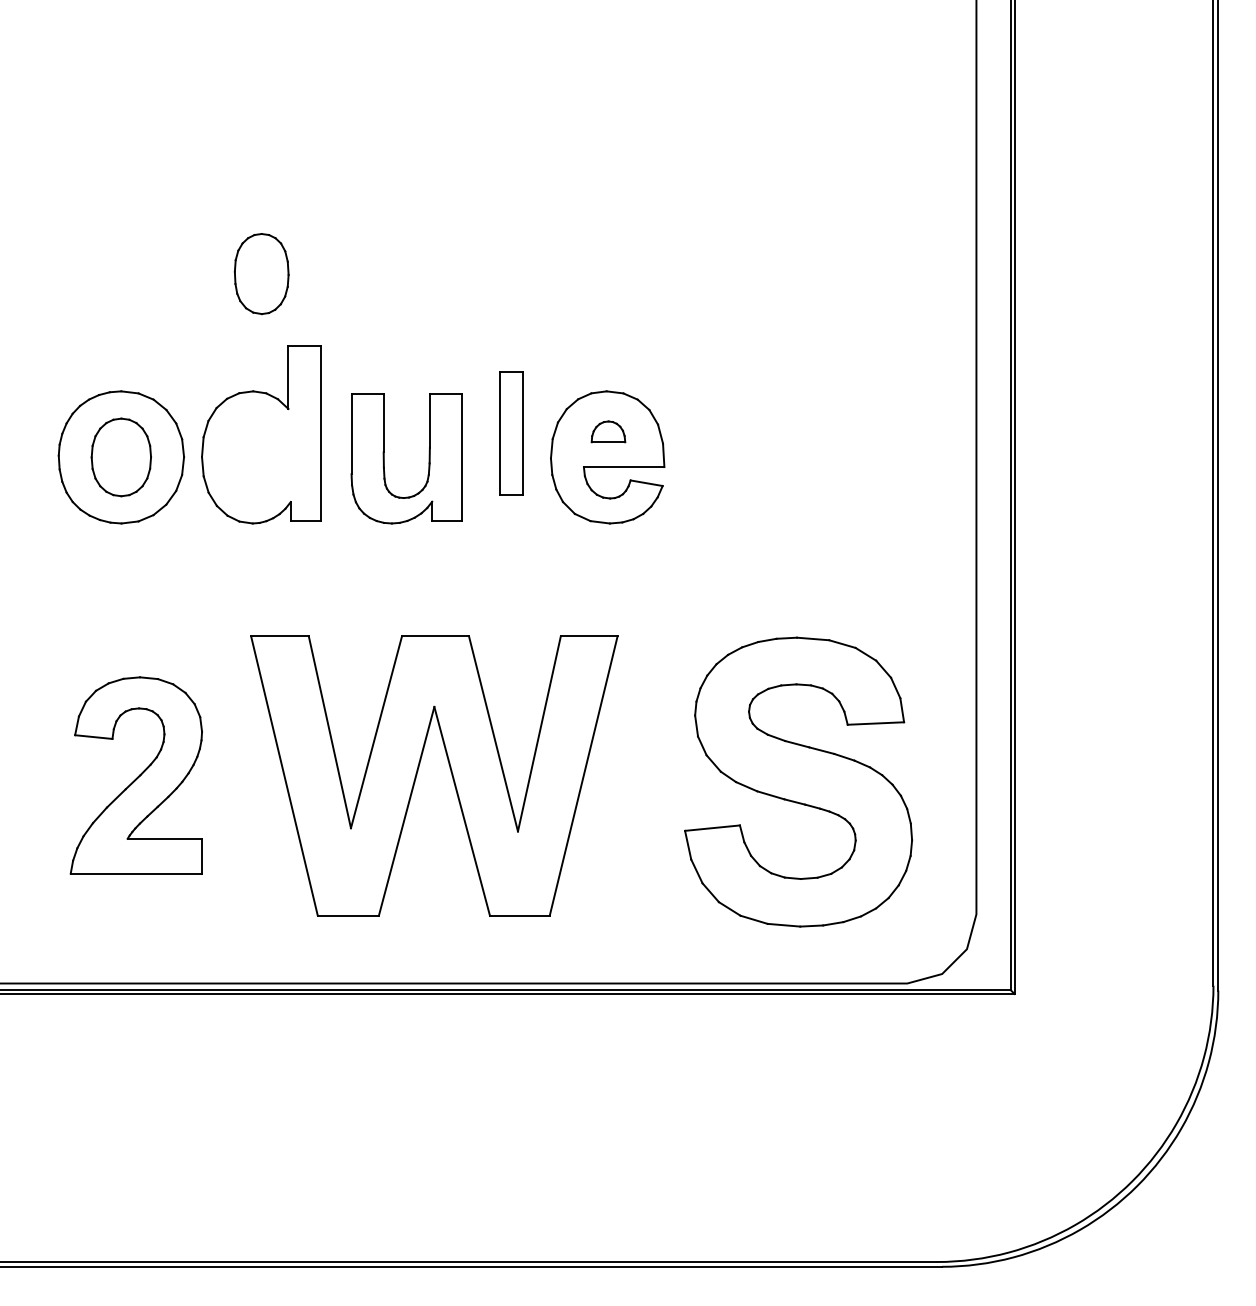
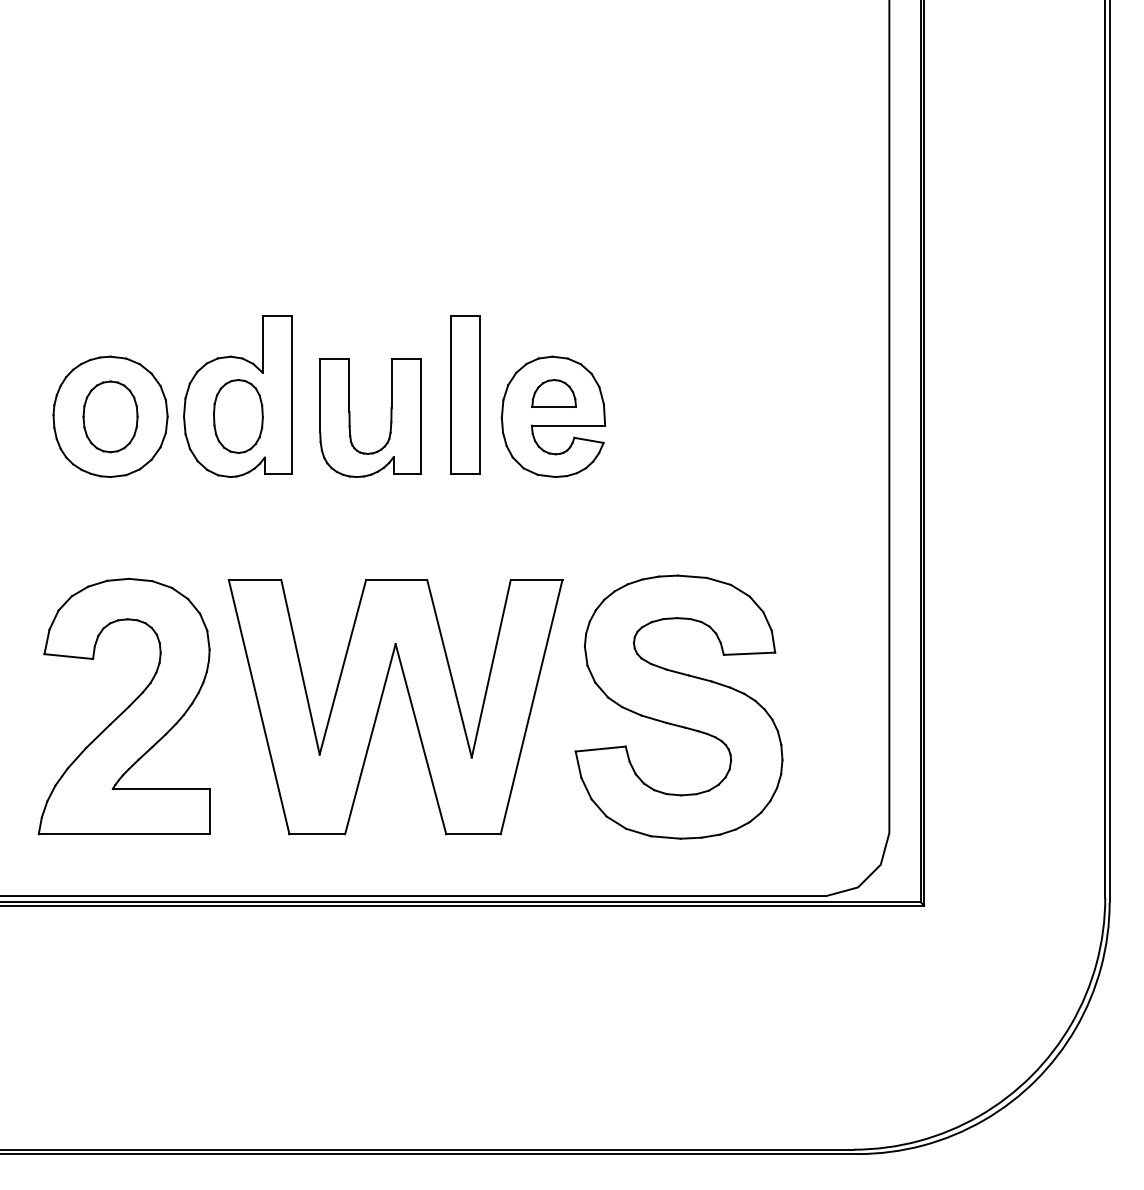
part: (261, 274) -> (238, 416), moved
part: (608, 431) -> (554, 393), size x1.43
part: (510, 433) -> (464, 395), size x1.43
part: (136, 775) -> (124, 706), size x1.43
part: (798, 781) -> (679, 706), moved

